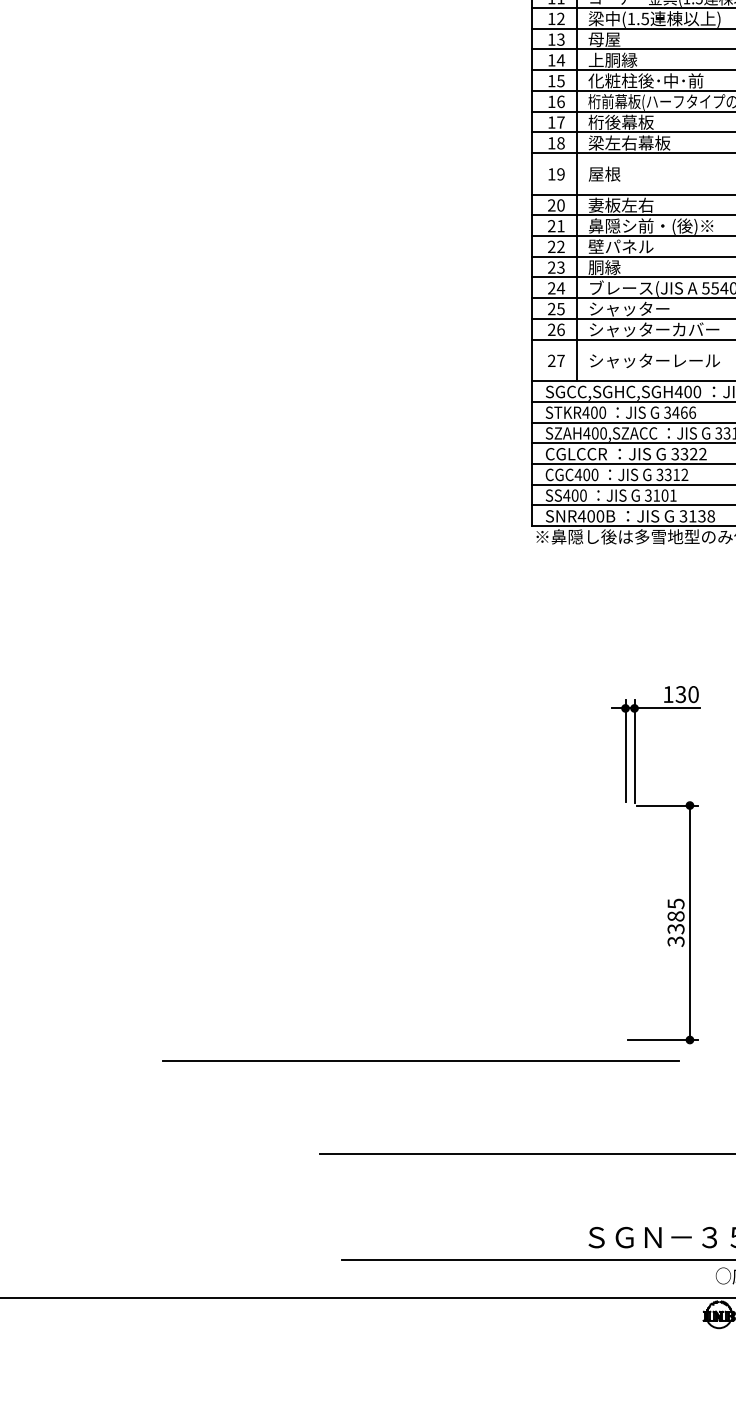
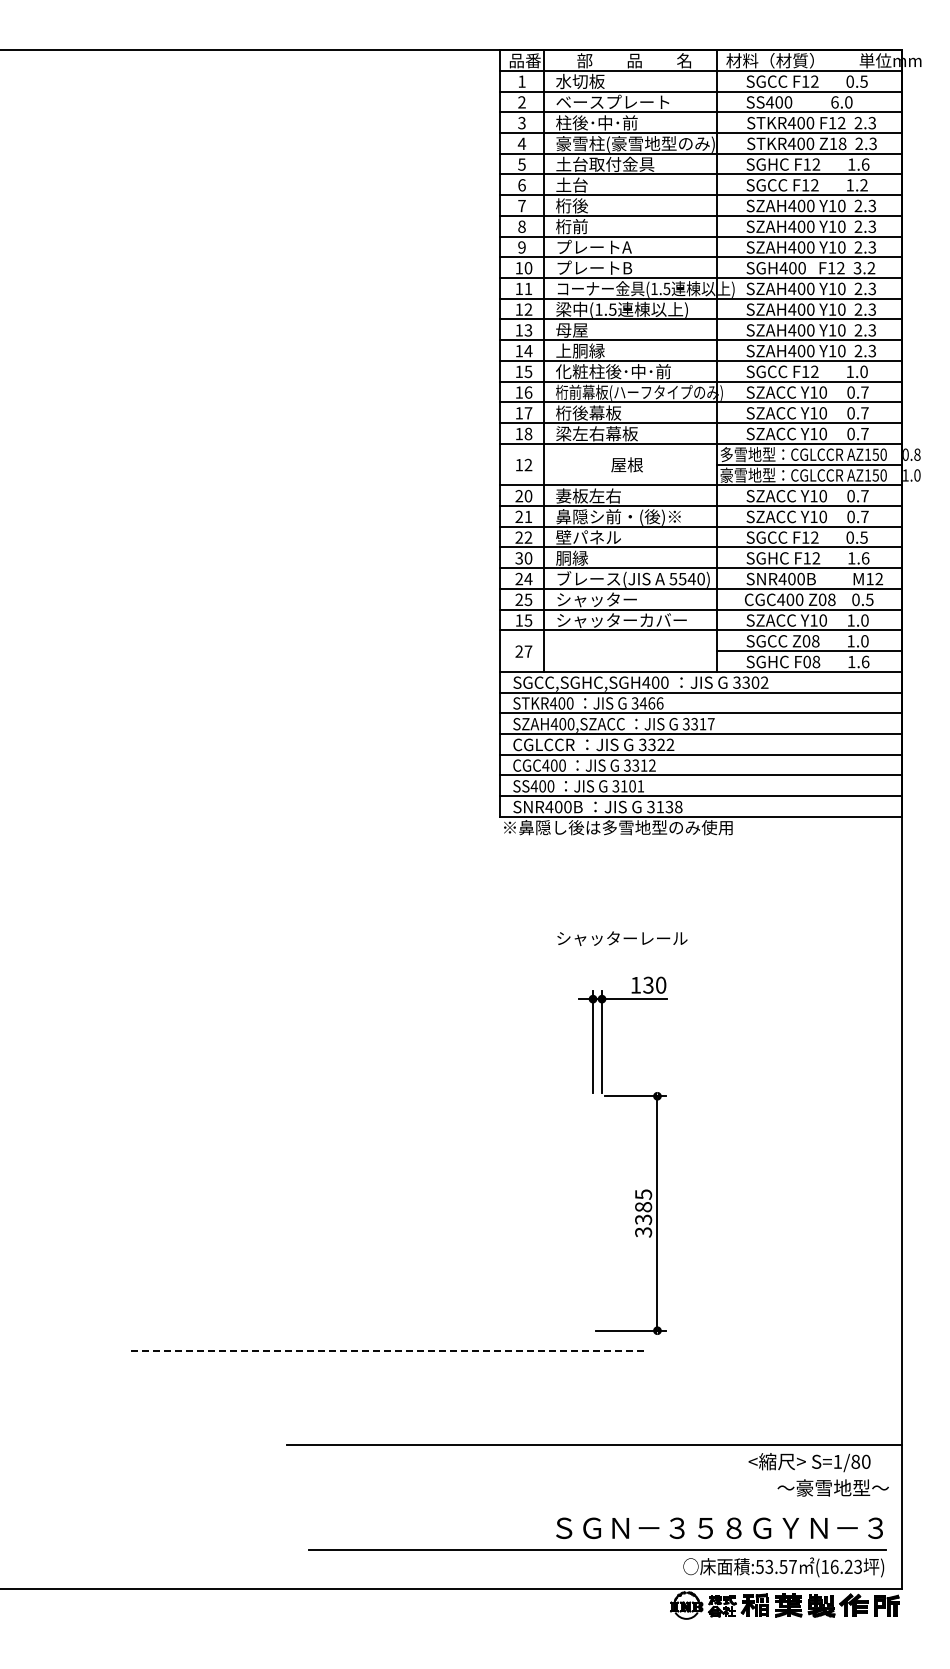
text: (603, 173) -> (626, 464), moved
text: (560, 174) -> (528, 465), 19 -> 12
text: (555, 267) -> (523, 558), 23 -> 30
text: (555, 329) -> (523, 620), 26 -> 15
text: (654, 360) -> (622, 938), moved
line: (421, 1060) -> (389, 1351), solid -> dashed

